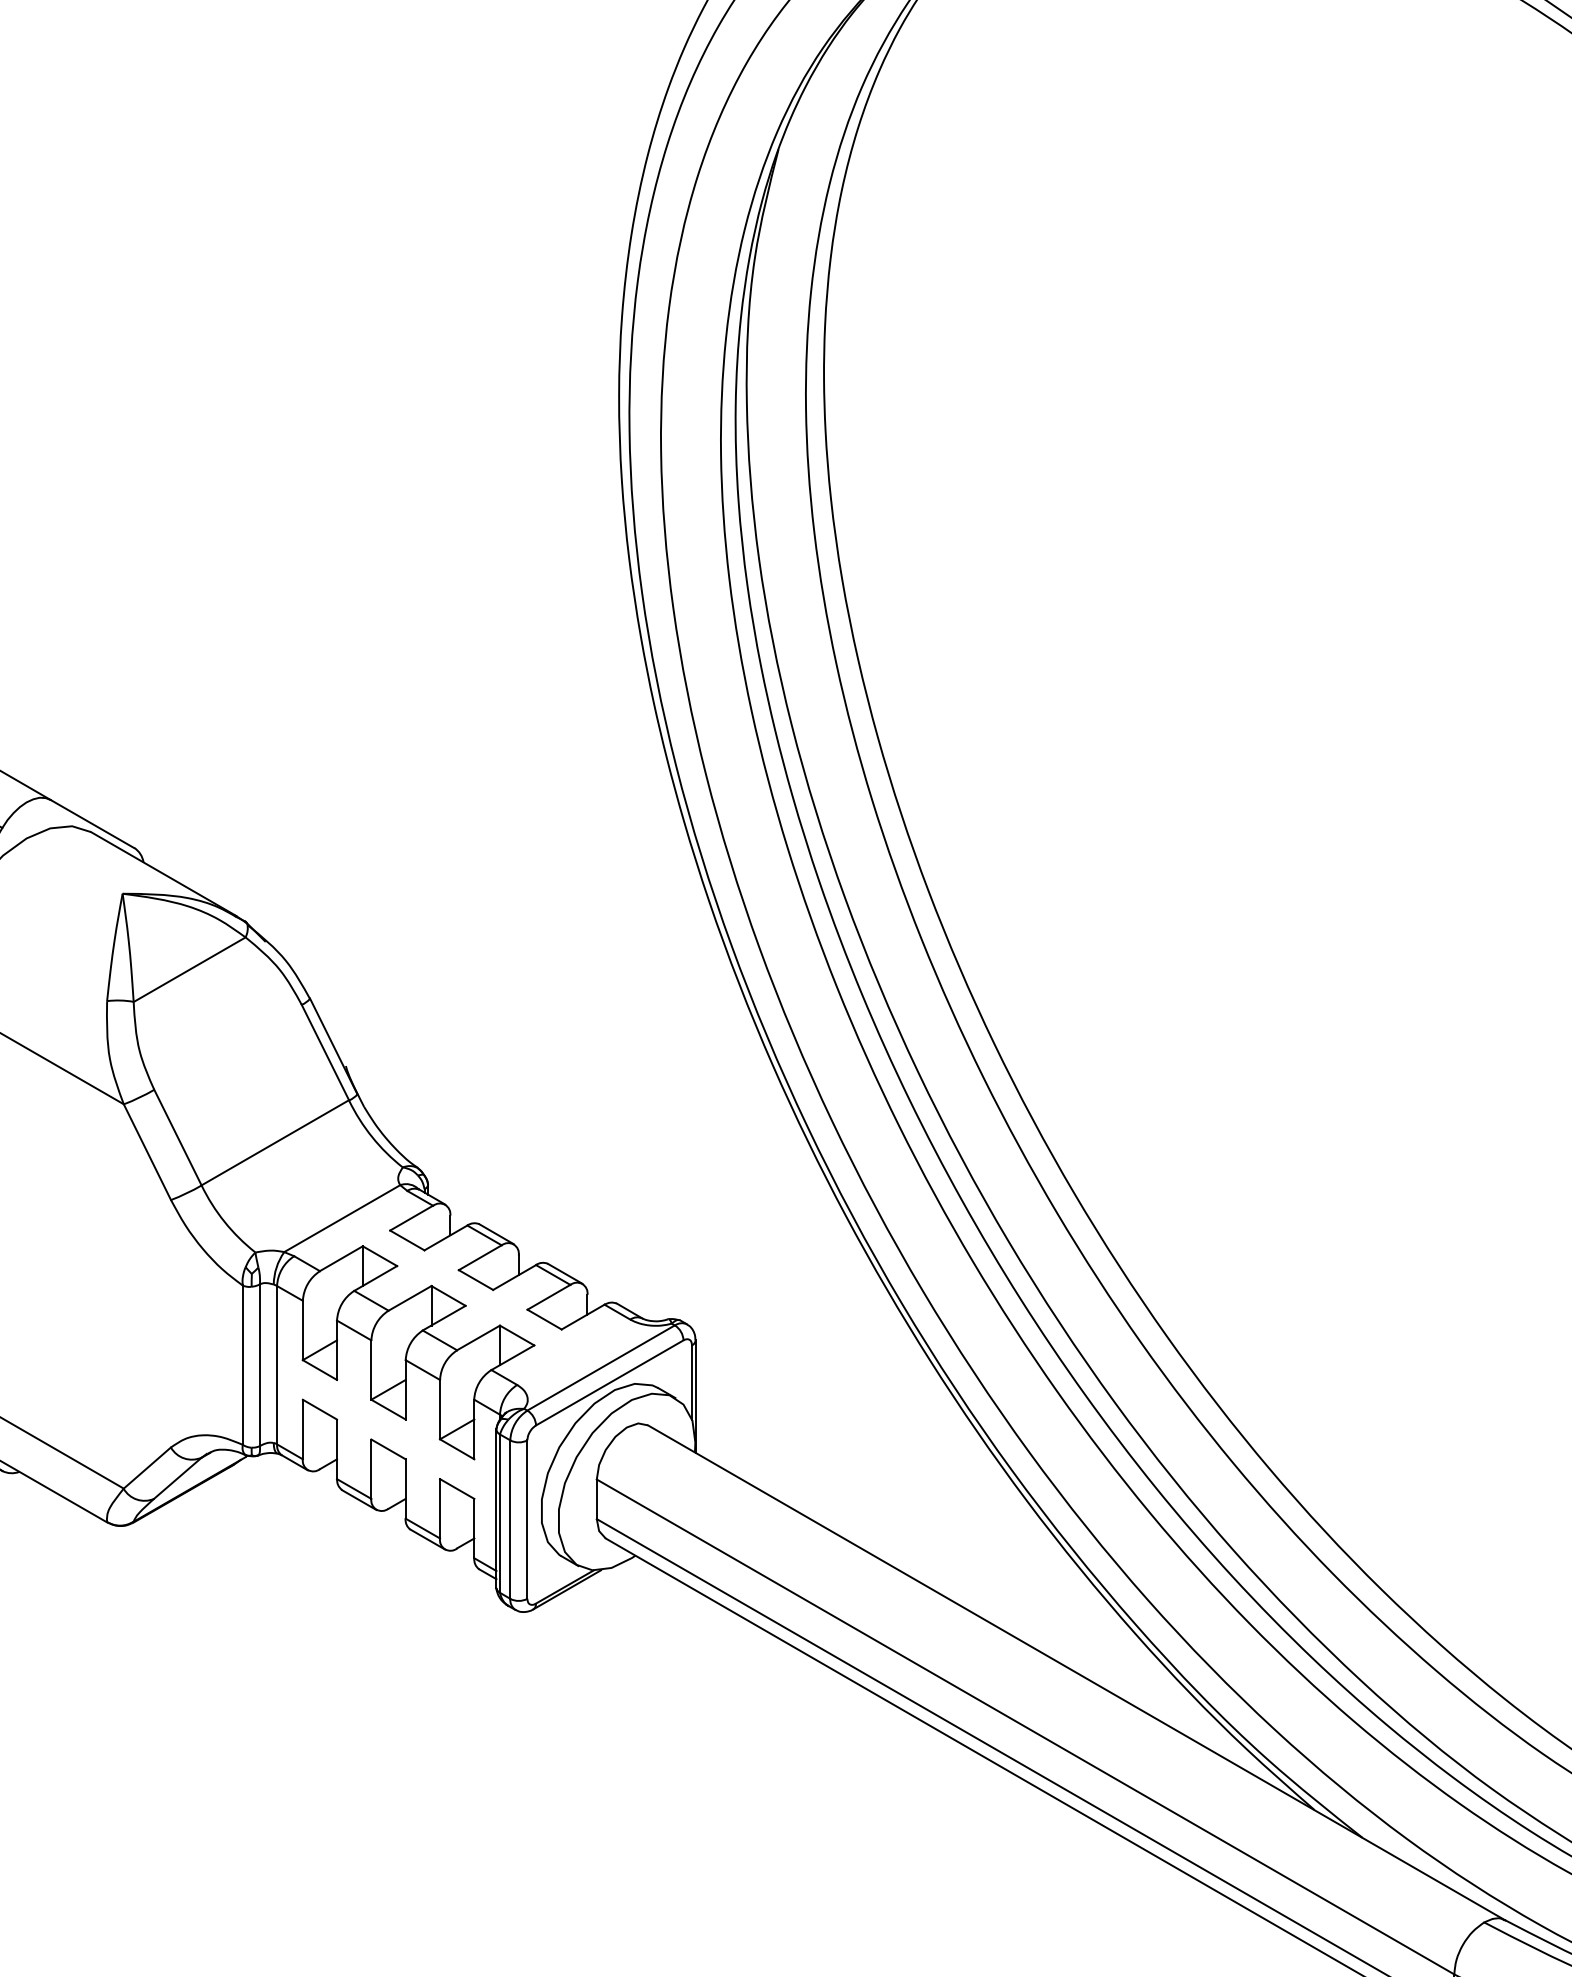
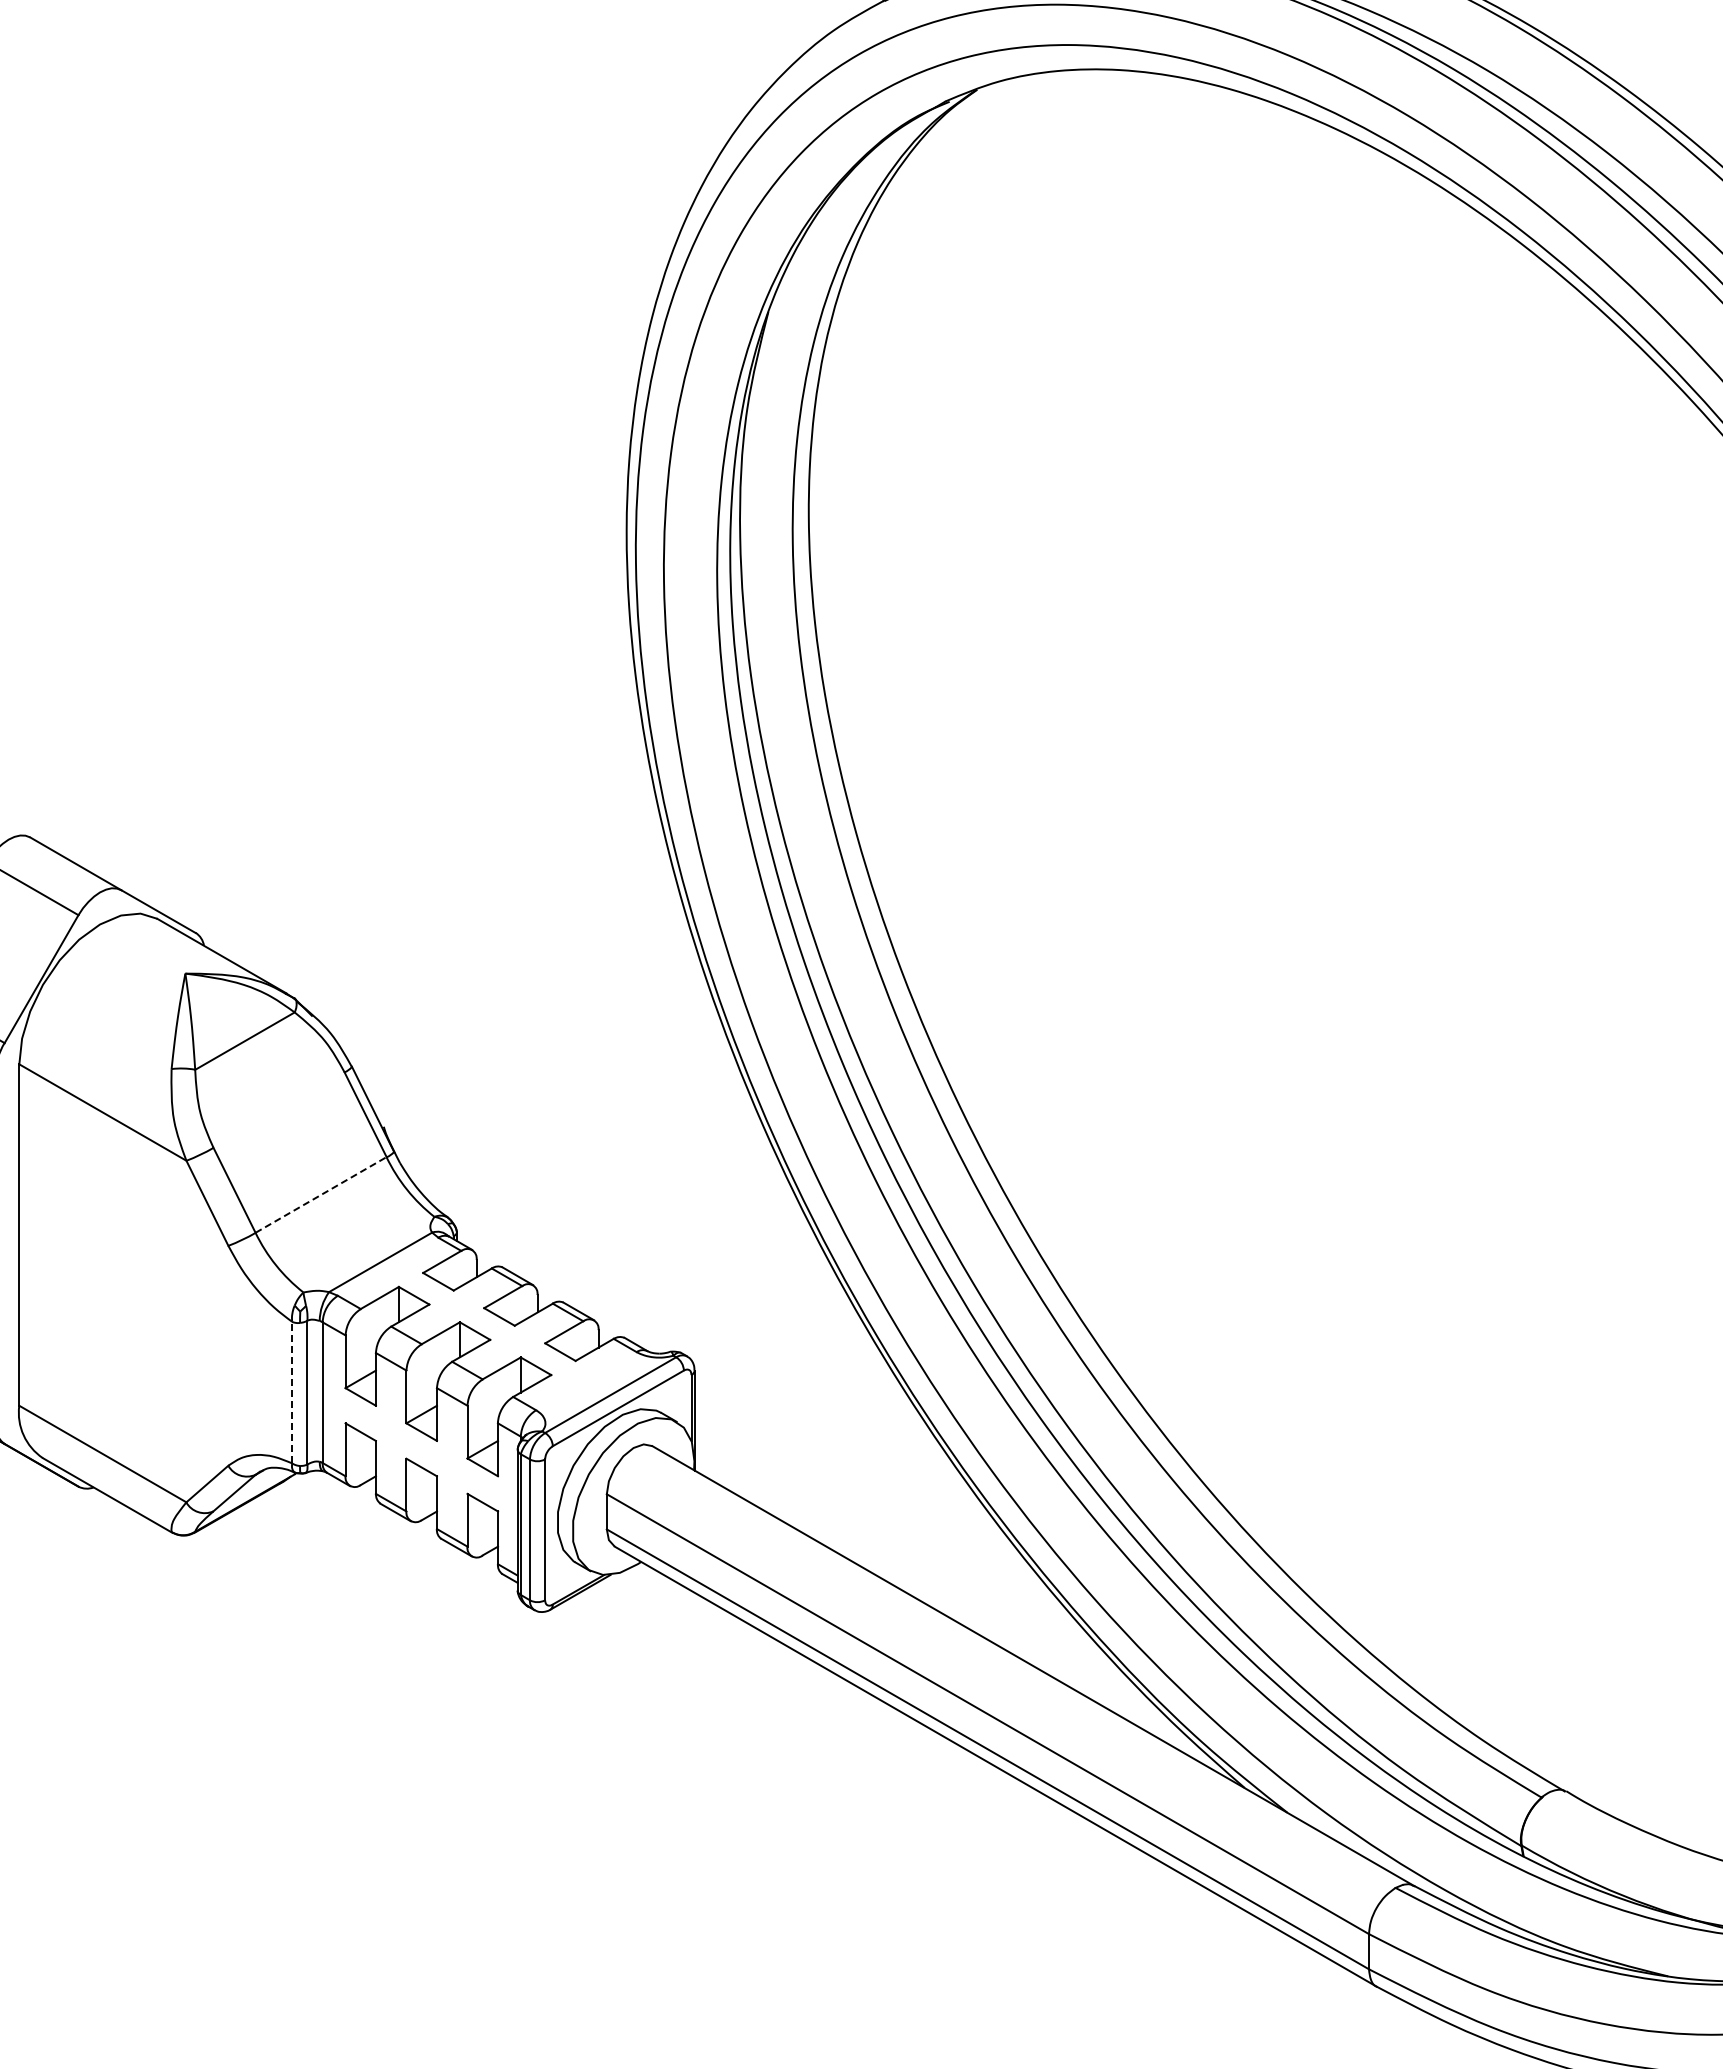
line: (275, 1142) -> (321, 1194), solid -> dashed
line: (243, 1365) -> (292, 1392), solid -> dashed

